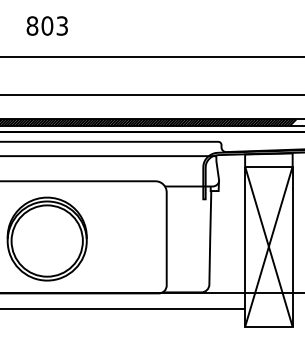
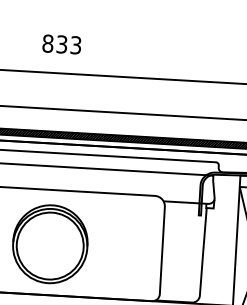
text: (47, 25) -> (62, 44), 803 -> 833

